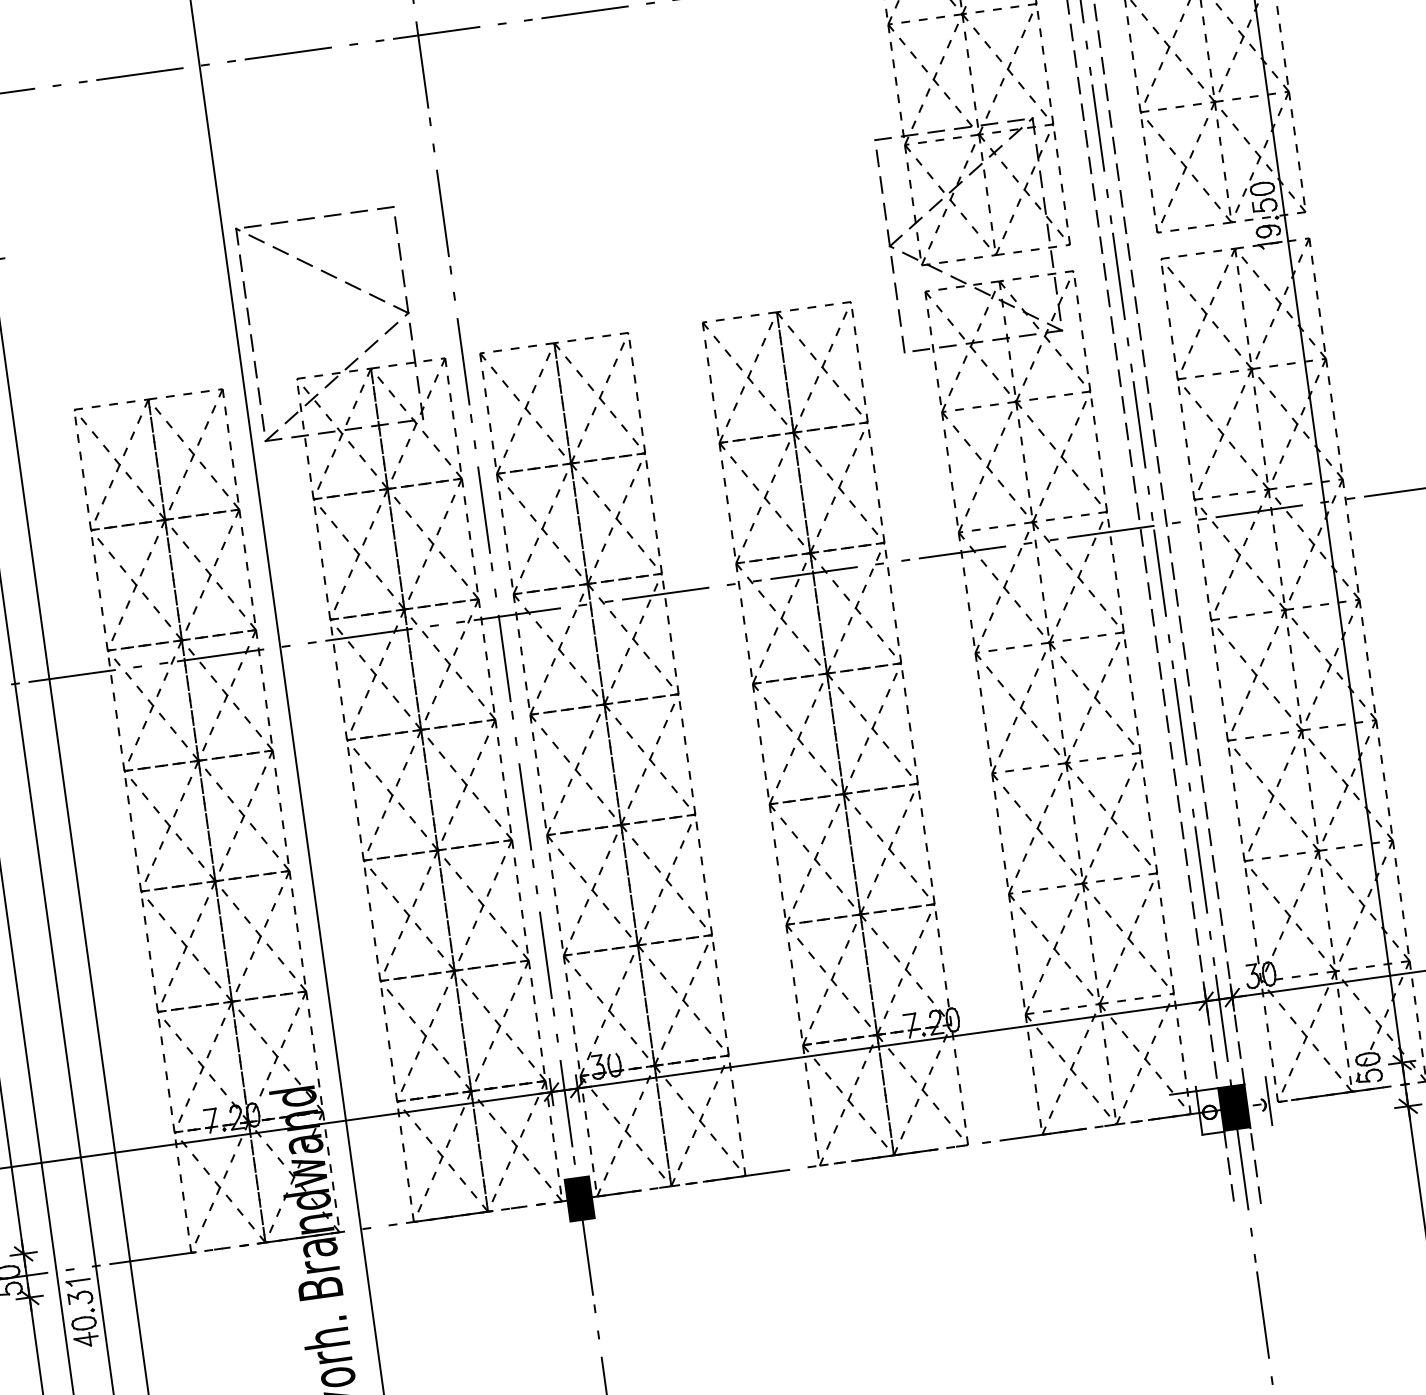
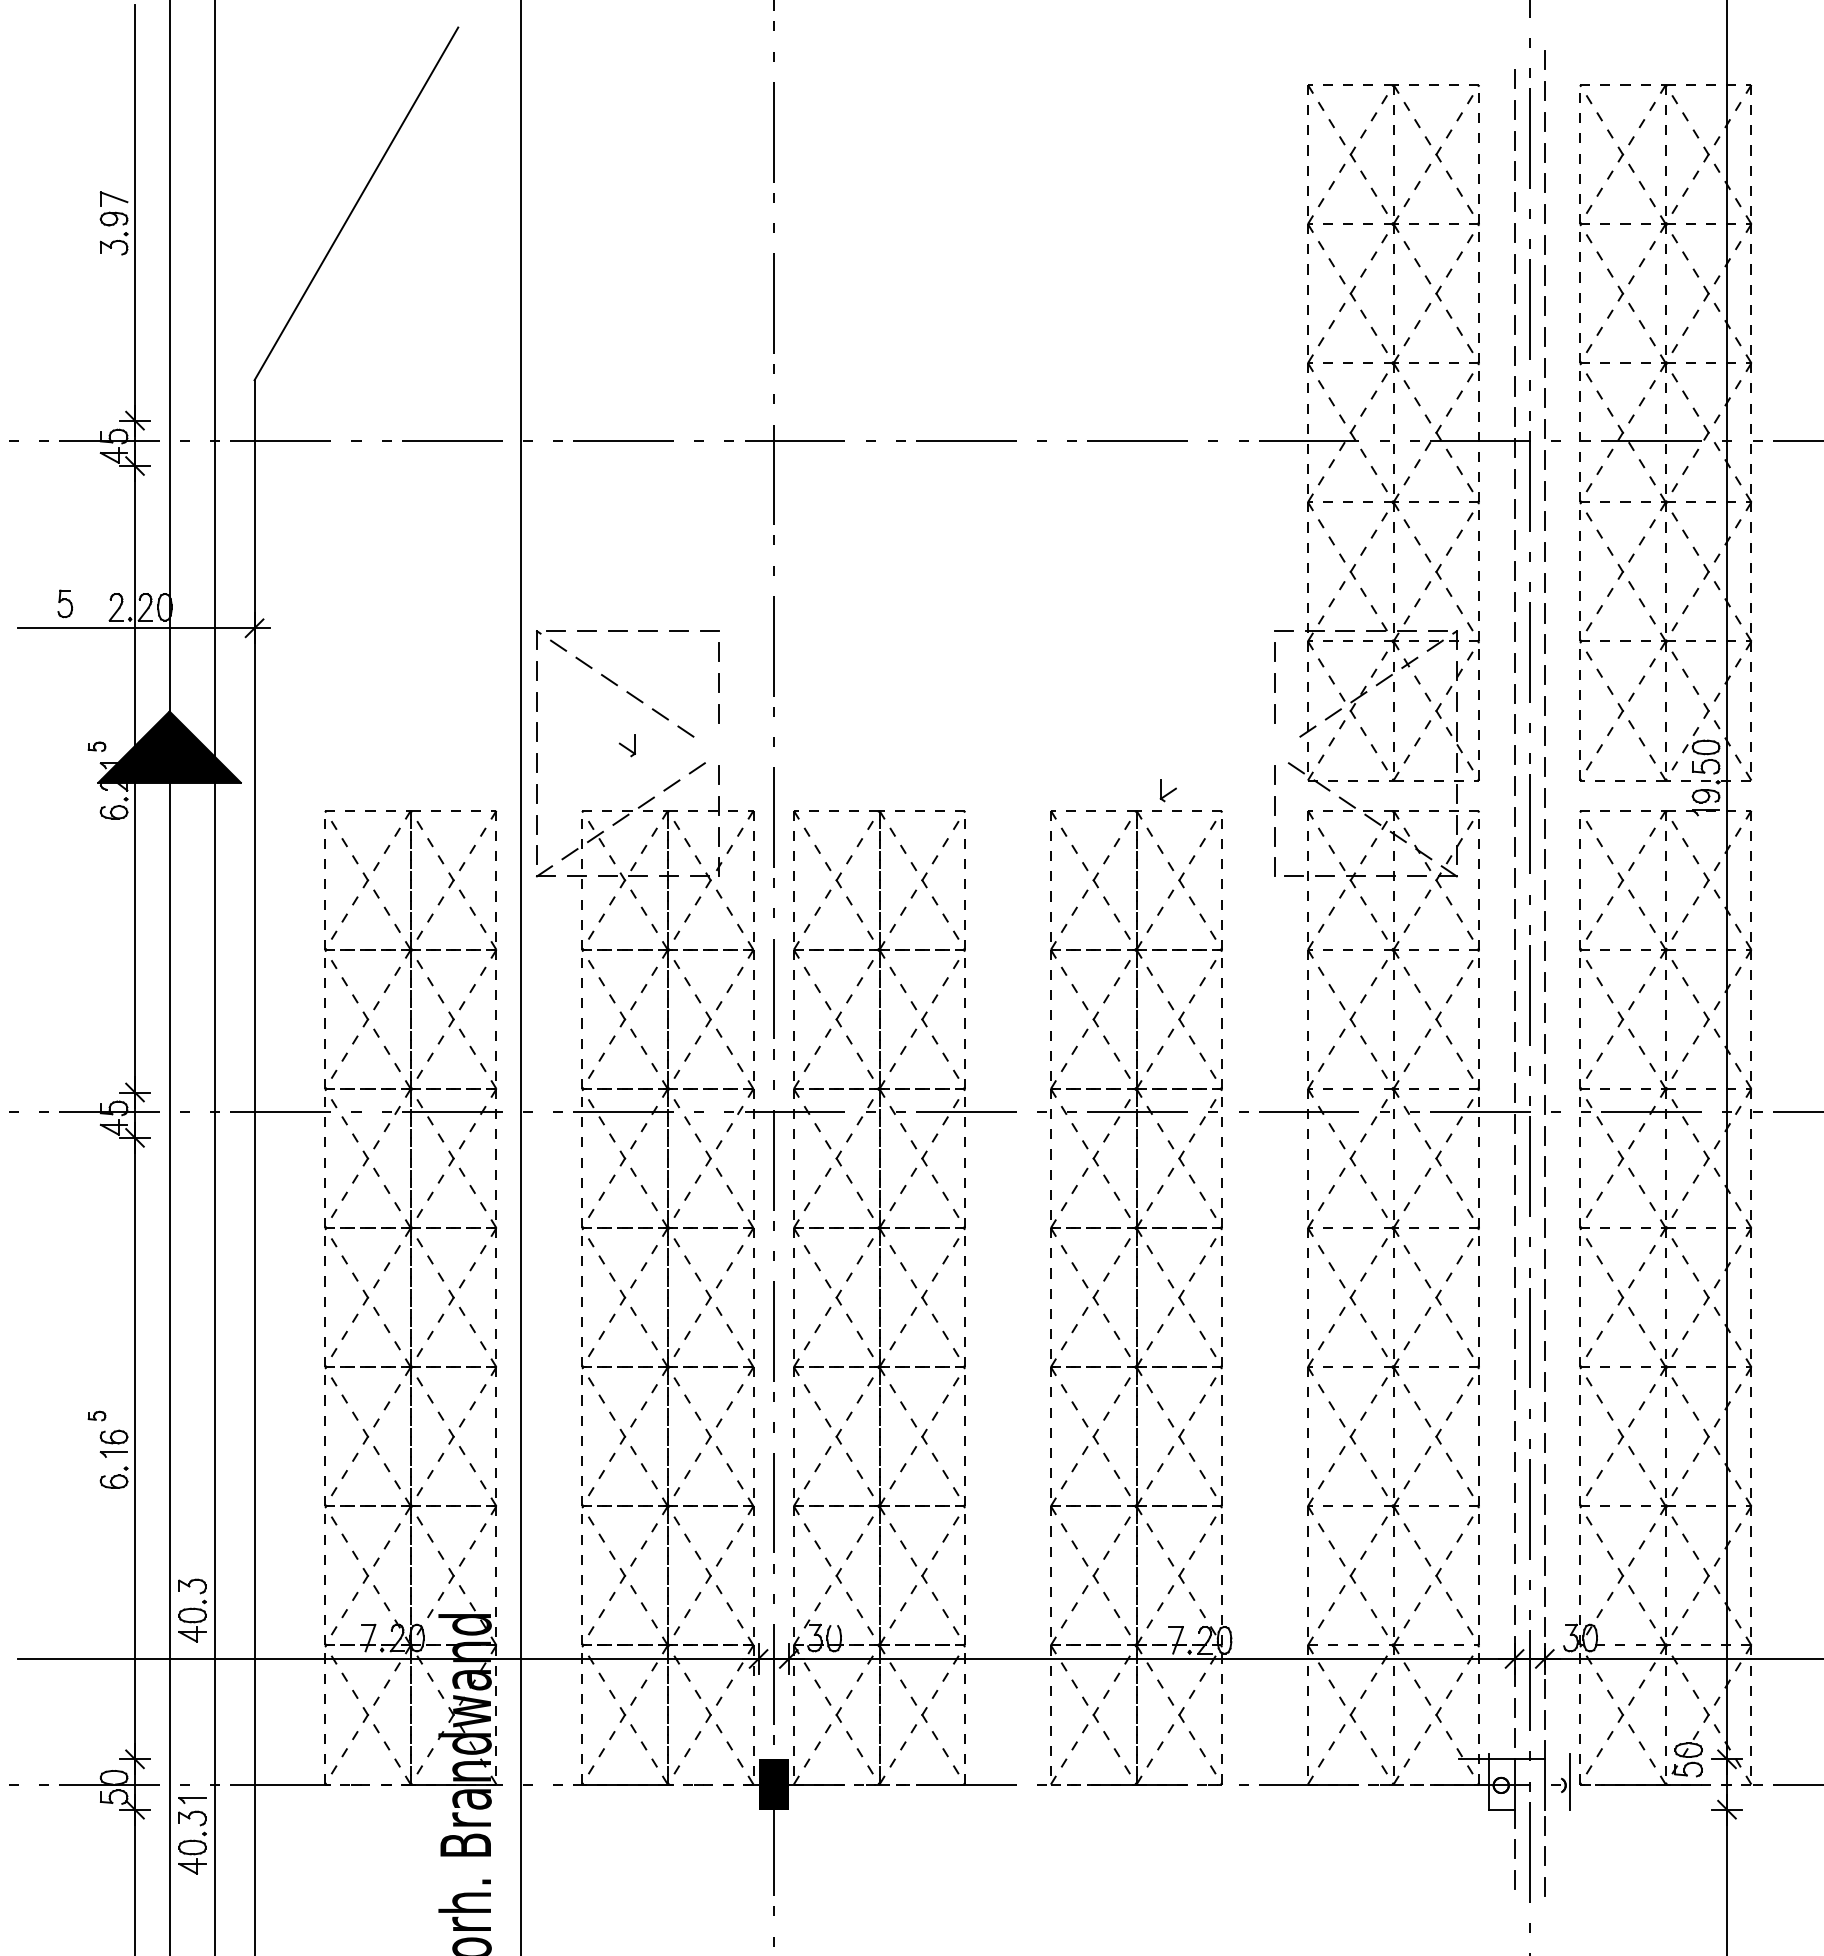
part: (894, 238) -> (1167, 790), moved
part: (400, 306) -> (626, 745), moved
fill: (1234, 1108) -> (1529, 1784), removed
part: (55, 1118) -> (192, 1610), added

